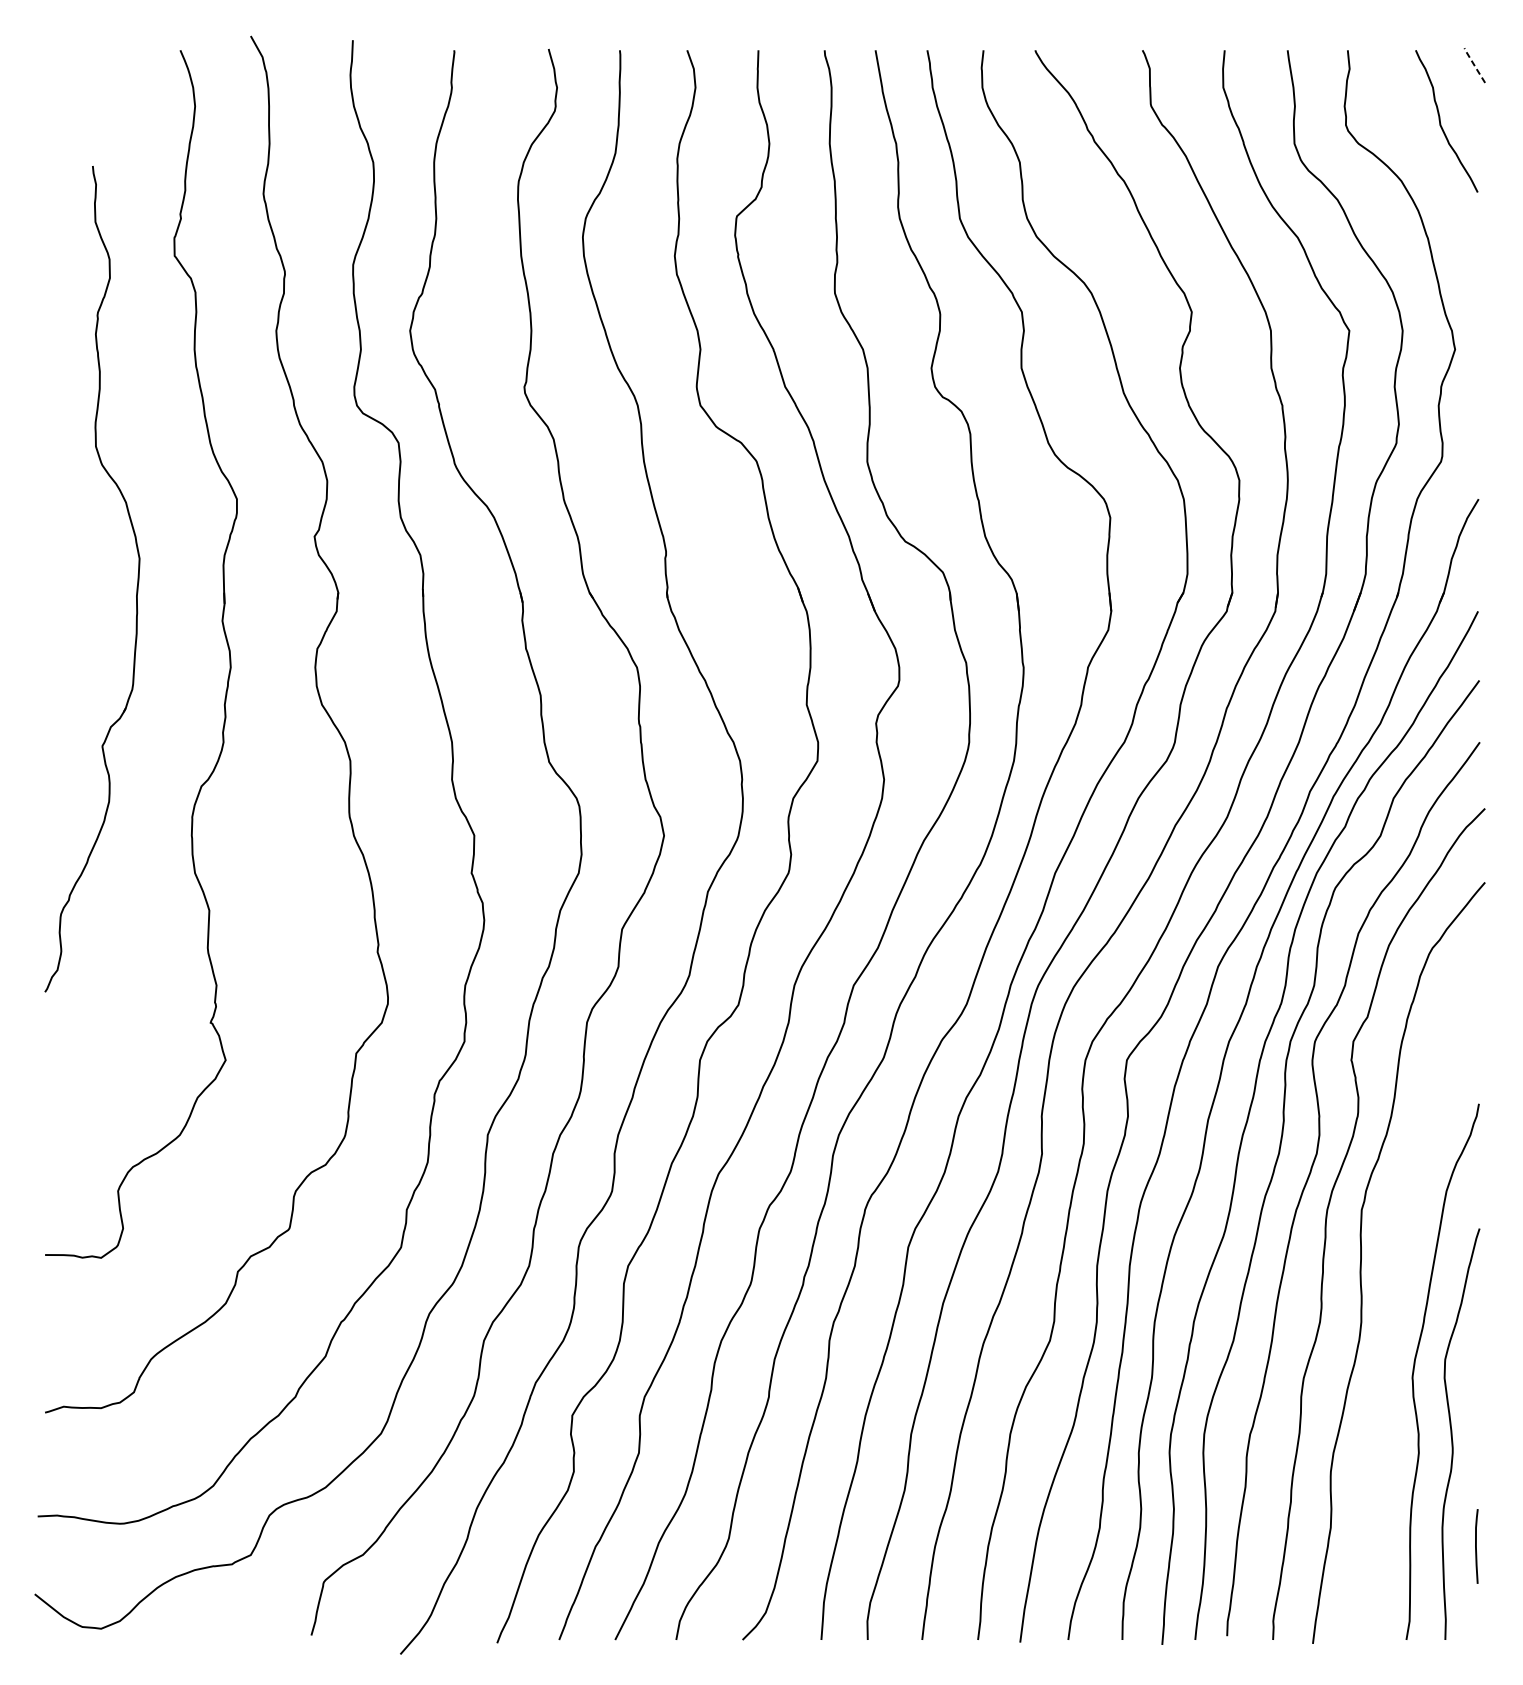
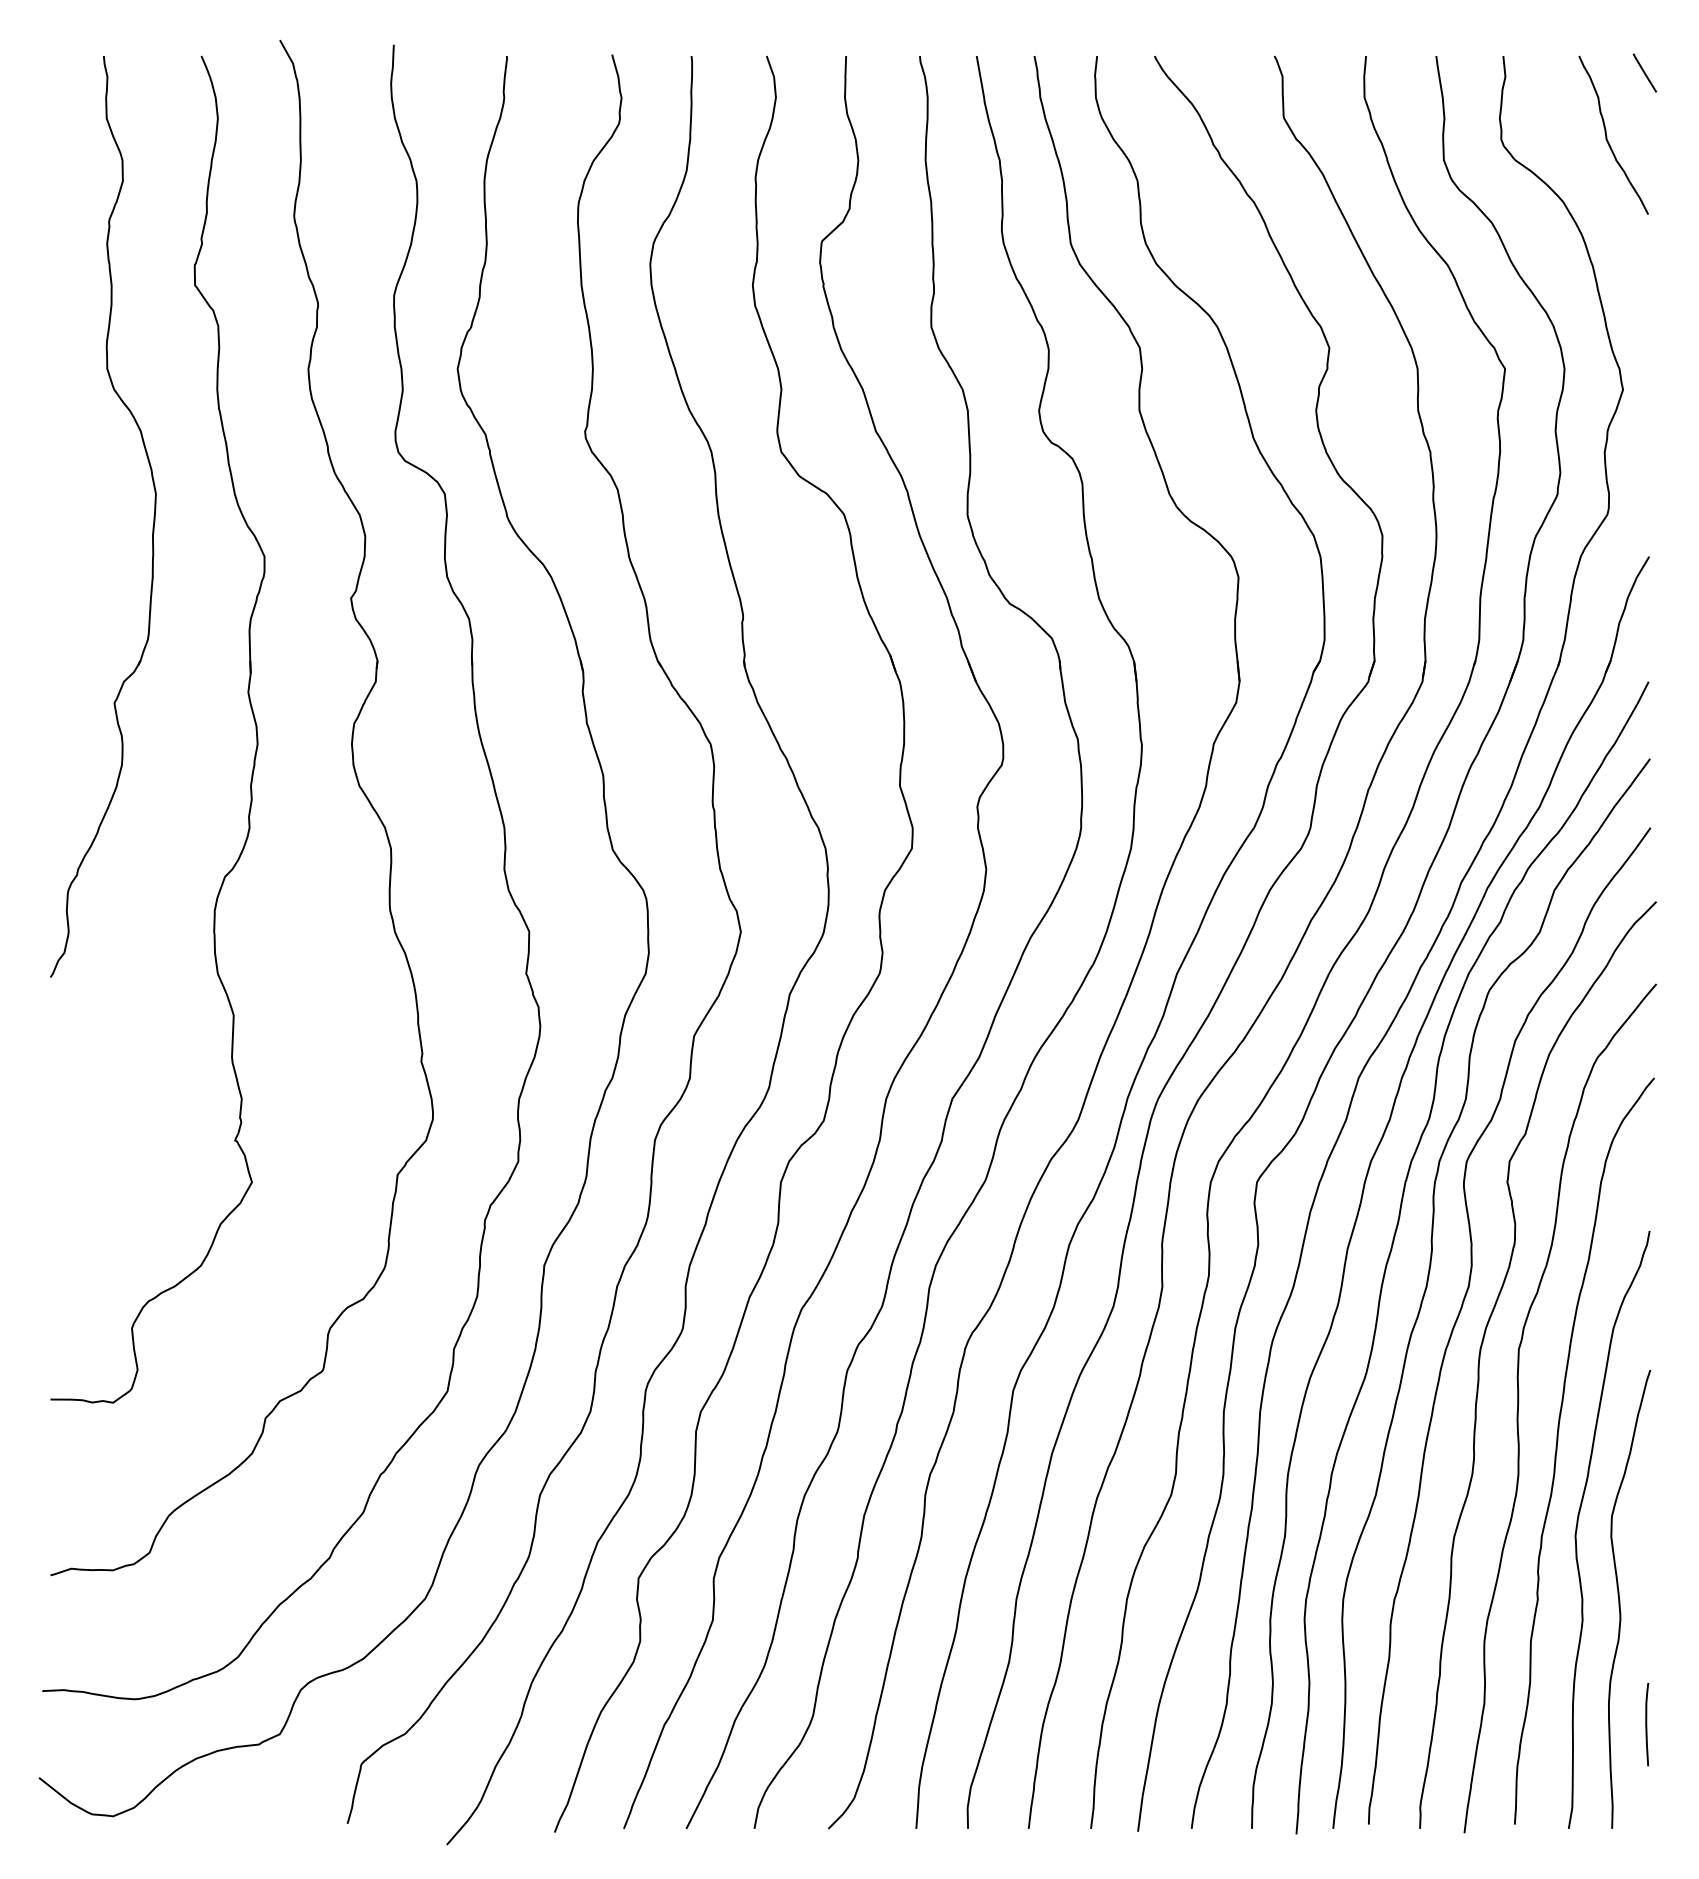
line: (1474, 65) -> (1644, 73), dashed -> solid
part: (137, 578) -> (153, 516), moved
curve: (1396, 1300) -> (1557, 1450), added

